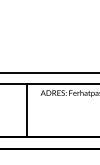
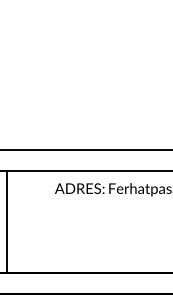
line: (26, 110) -> (6, 221), moved

